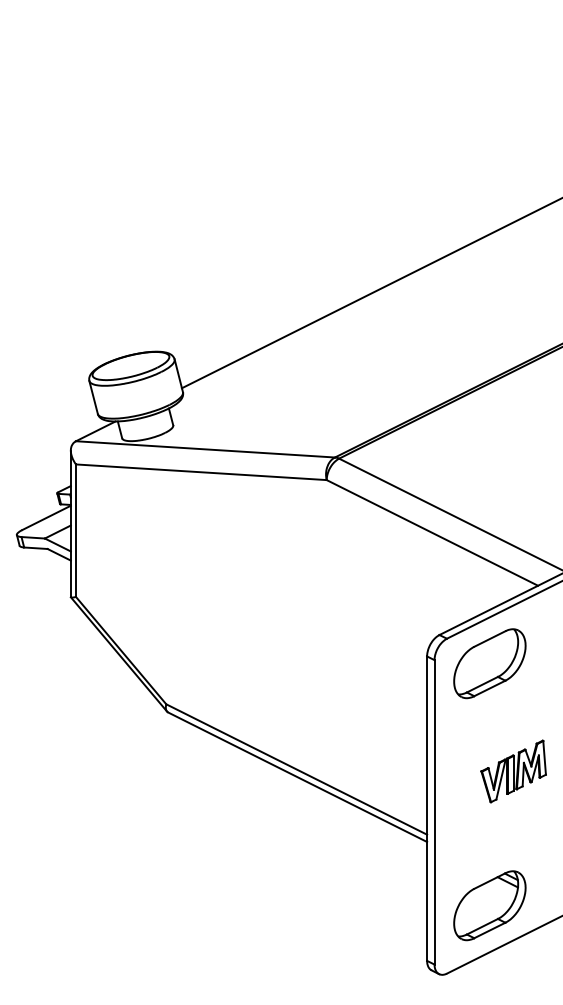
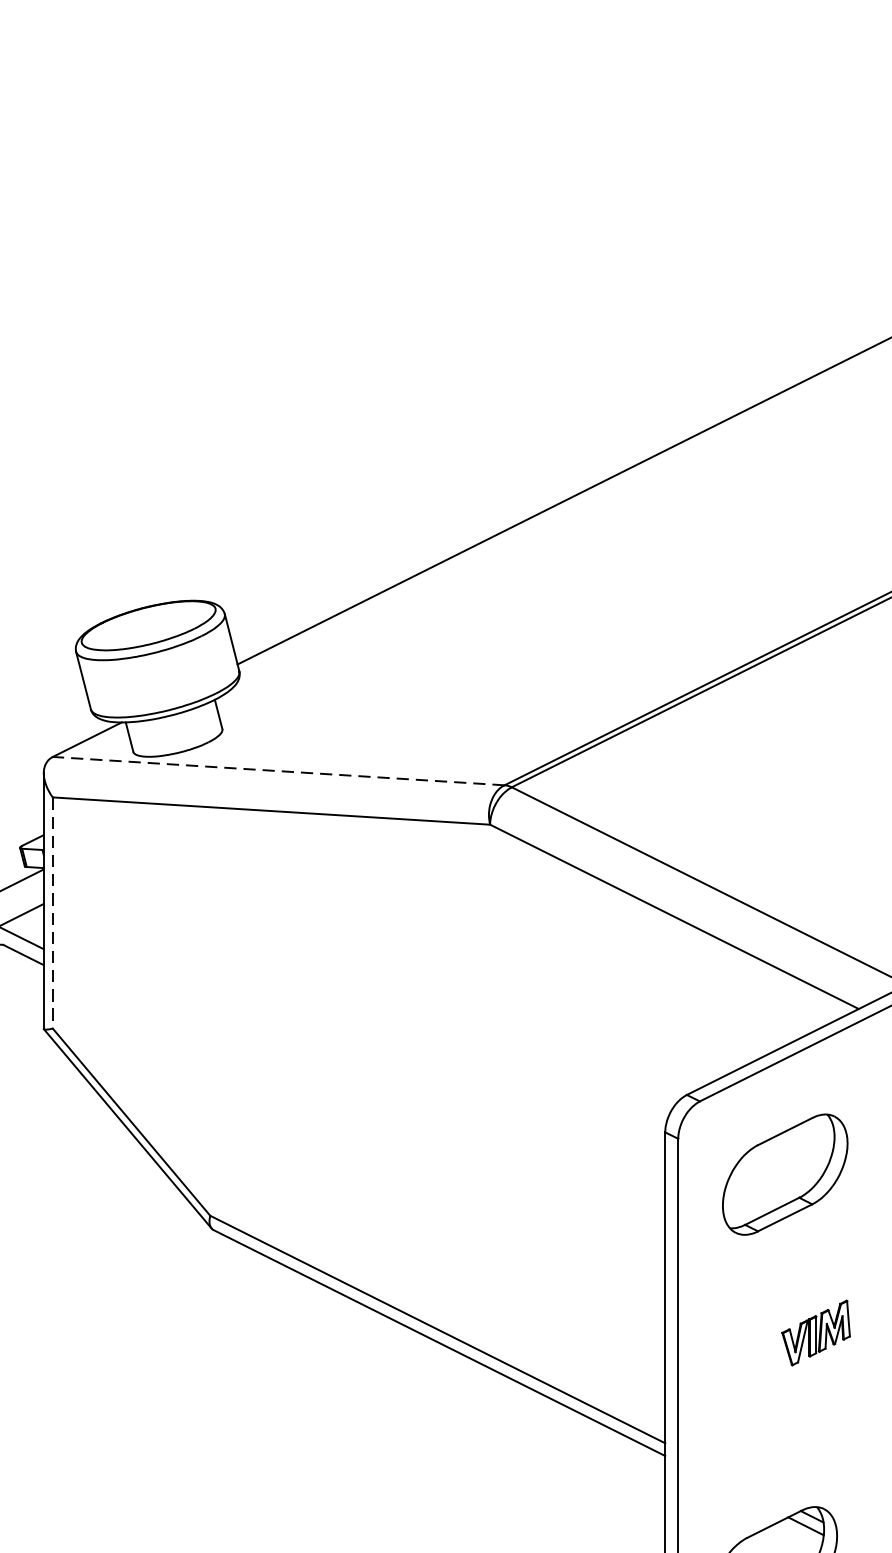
line: (205, 449) -> (278, 771), solid -> dashed
line: (76, 531) -> (53, 914), solid -> dashed
part: (489, 663) -> (784, 1174), moved
part: (513, 771) -> (815, 1333), size x0.6

